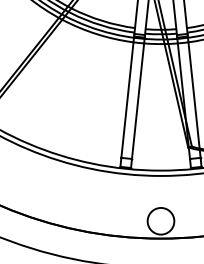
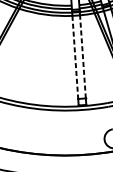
line: (127, 100) -> (75, 57), solid -> dashed
line: (138, 100) -> (83, 56), solid -> dashed

